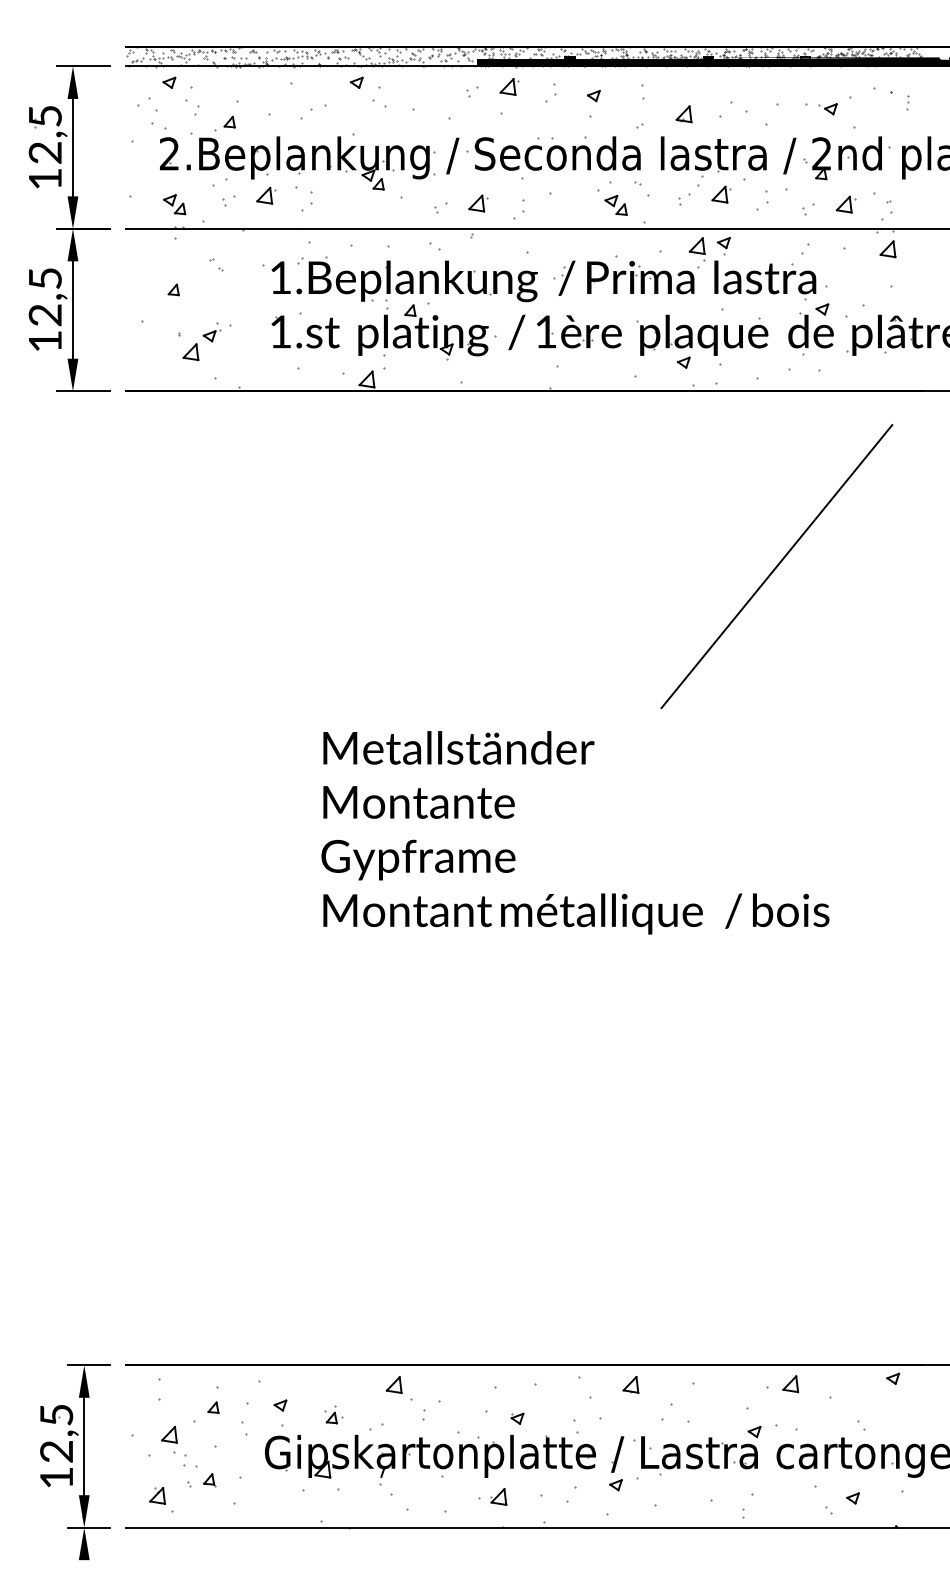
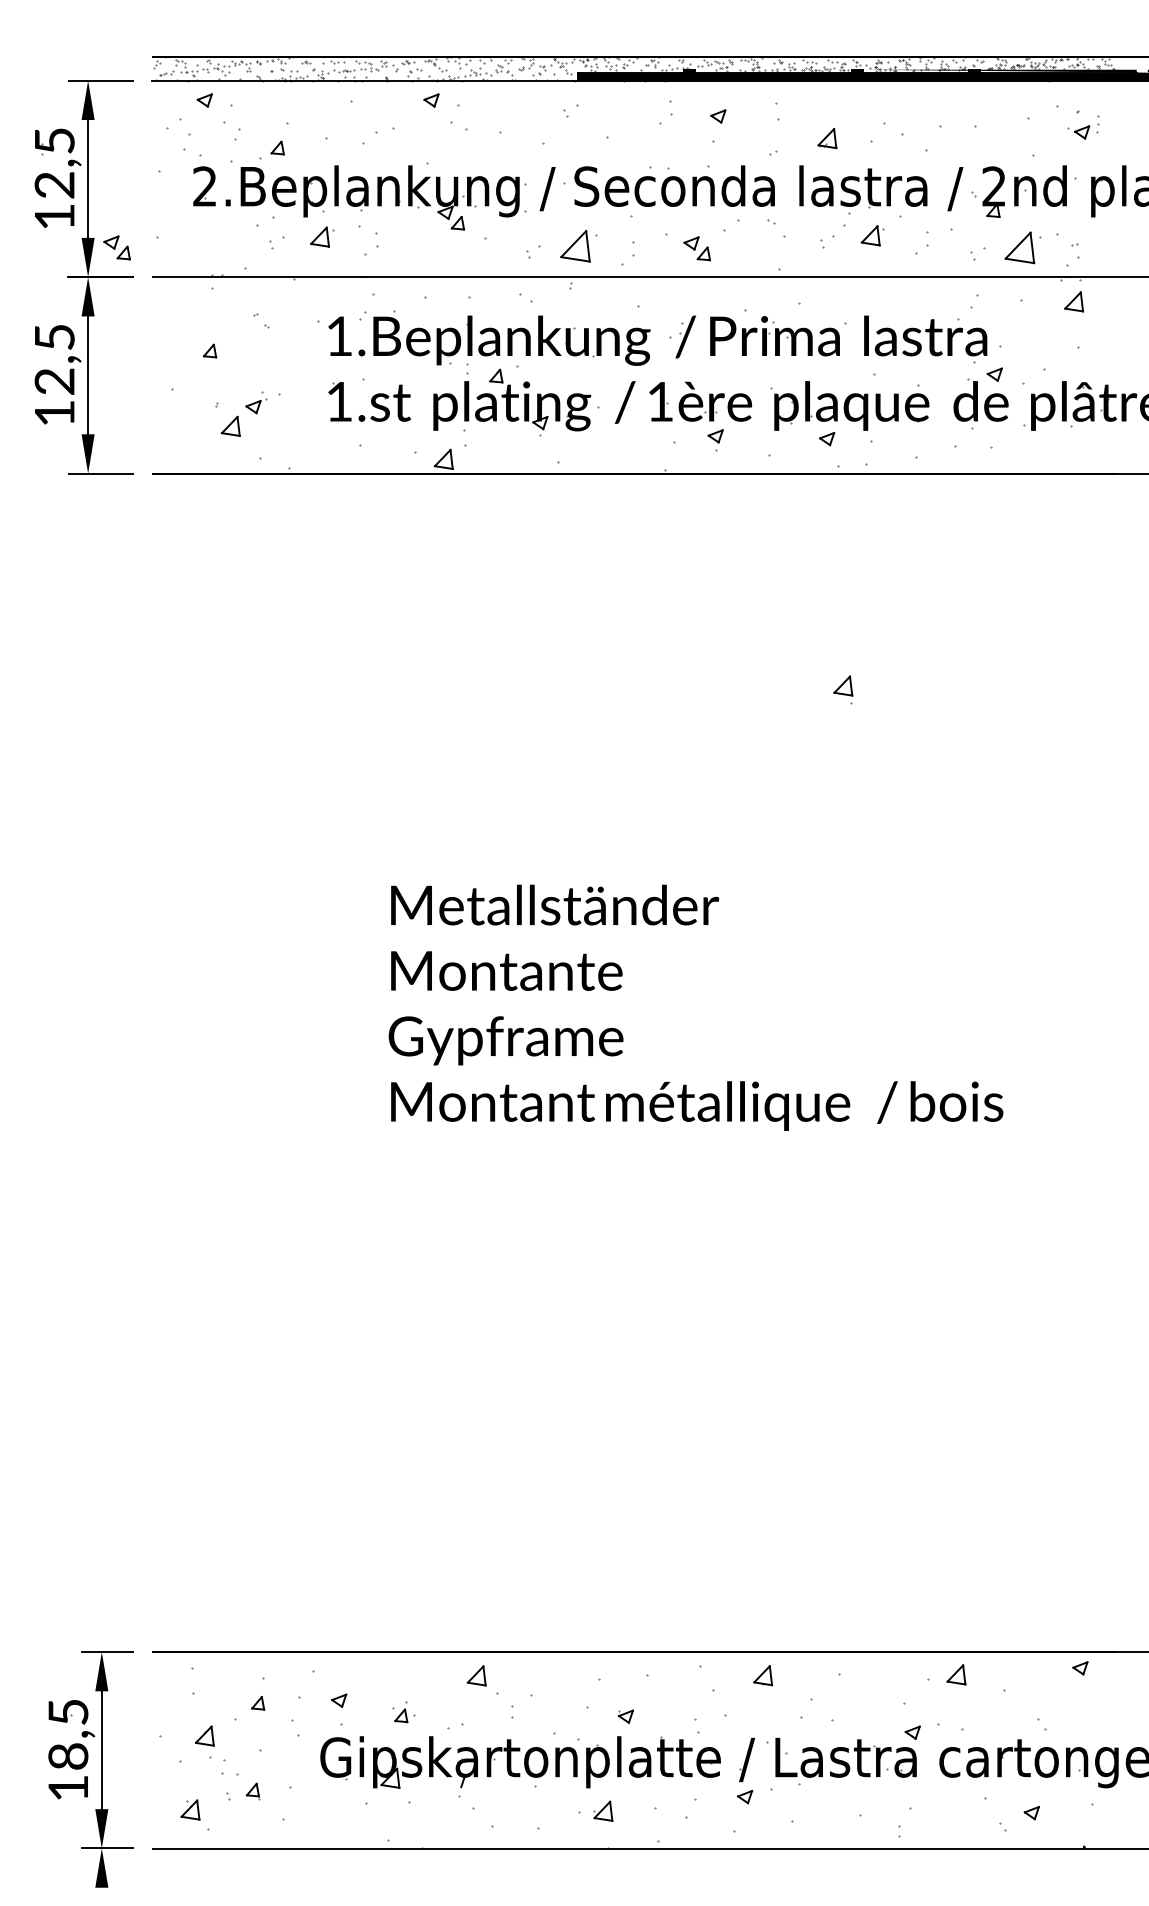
part: (509, 86) -> (616, 105), removed
part: (827, 109) -> (1078, 132), moved
part: (478, 203) -> (578, 246), size x1.6
part: (174, 204) -> (116, 247), moved
part: (846, 204) -> (1023, 247), size x1.6
part: (615, 205) -> (696, 248), moved
part: (723, 246) -> (715, 440), moved
part: (697, 248) -> (843, 689), moved
line: (776, 566) -> (939, 685), removed
text: (56, 1451) -> (68, 1756), 12,5 -> 18,5

